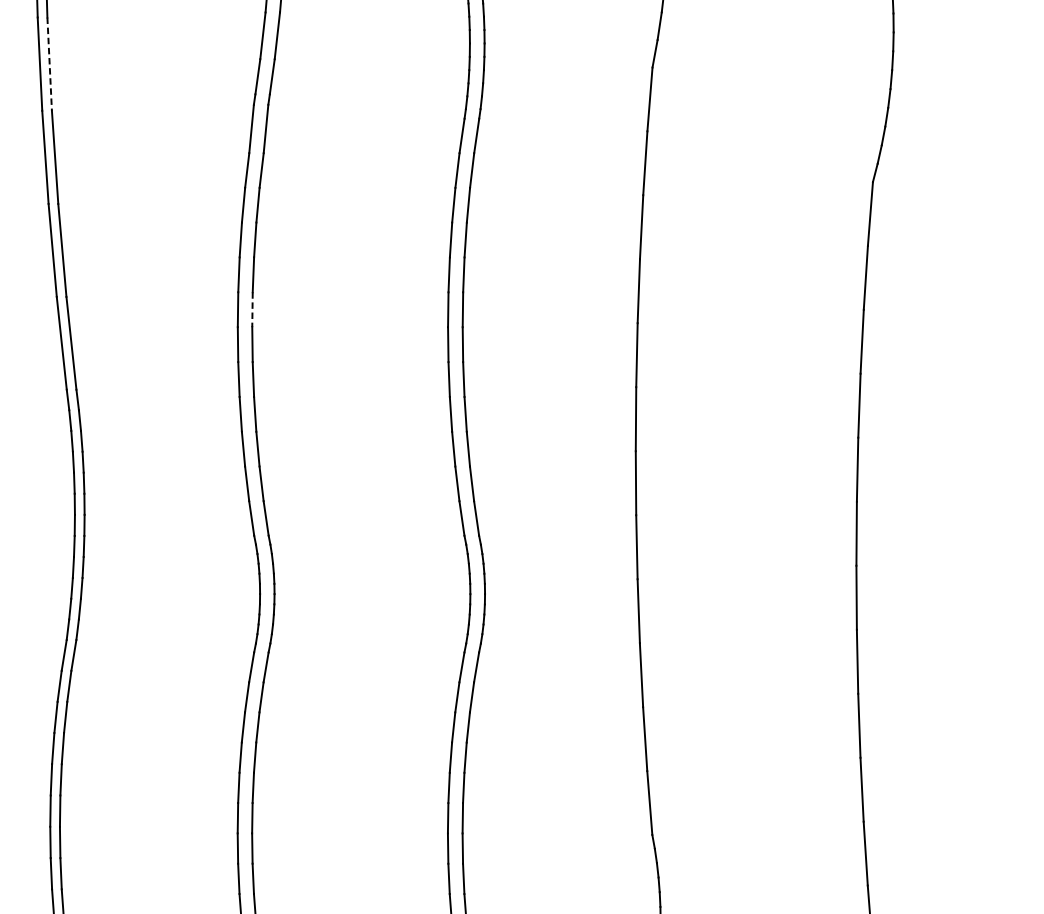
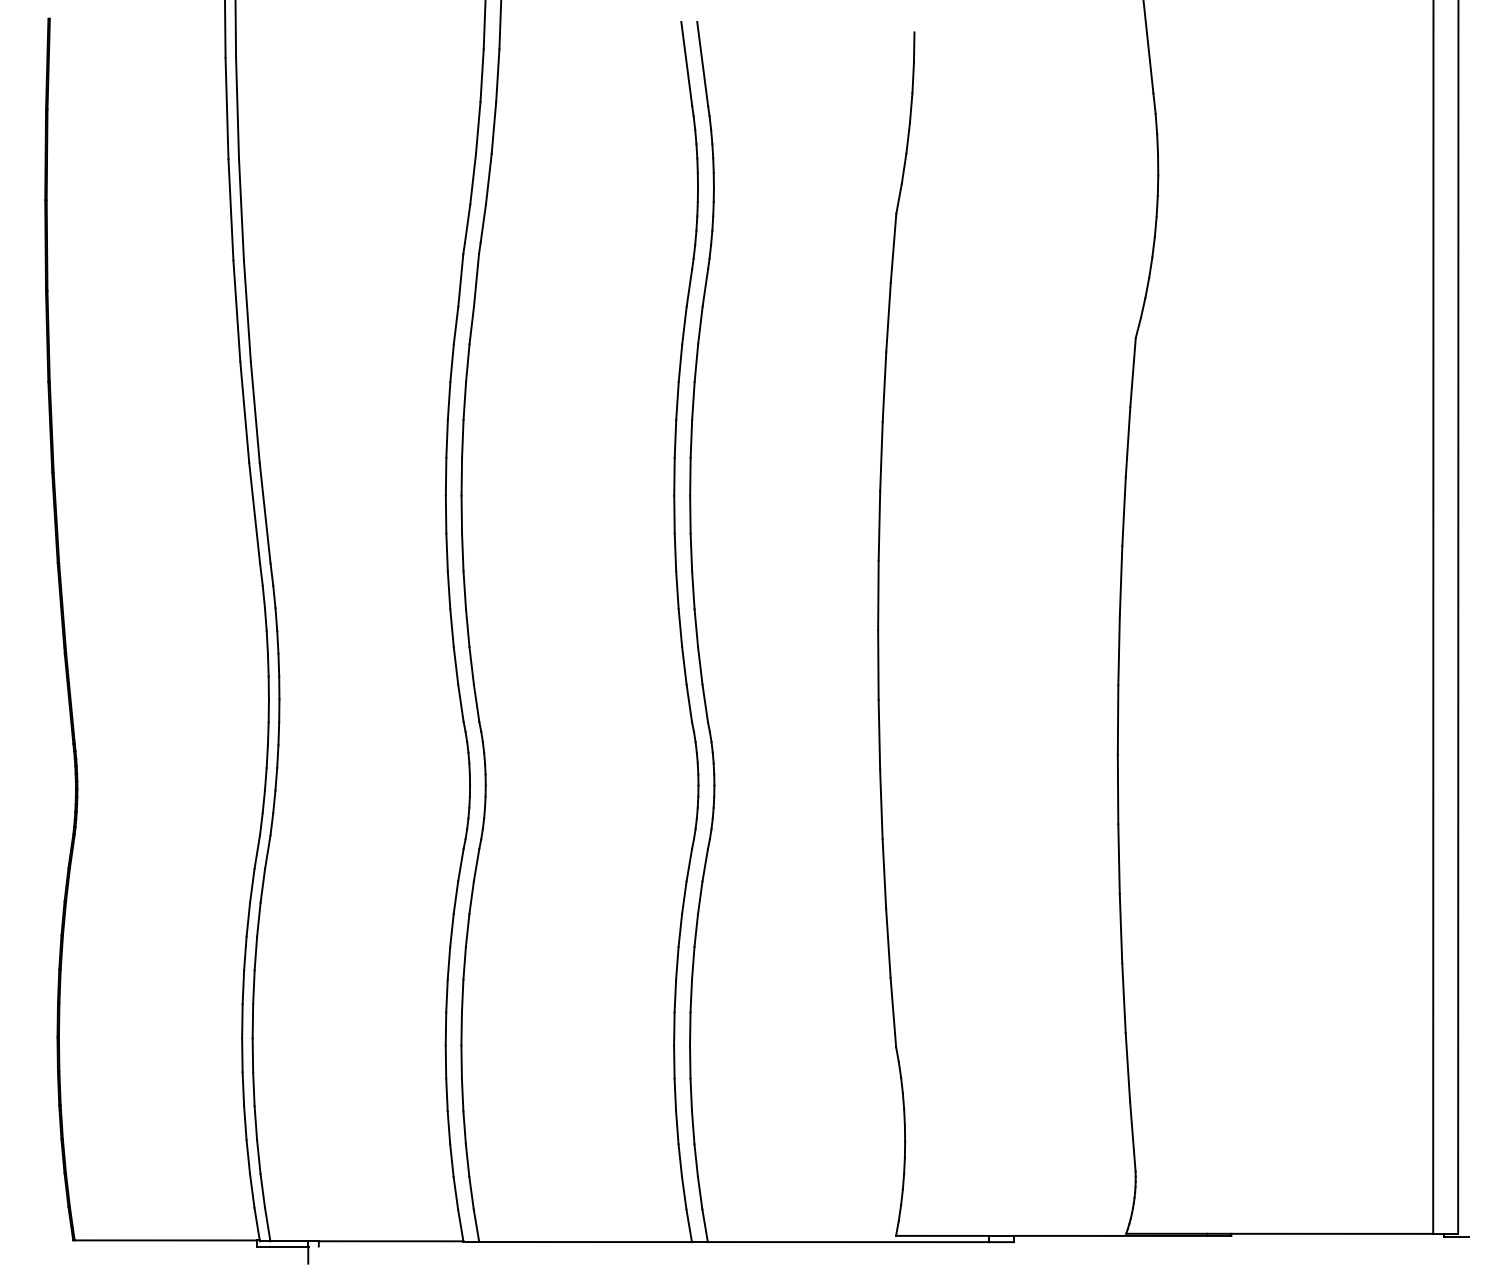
line: (49, 63) -> (241, 209), dashed -> solid
line: (252, 309) -> (461, 476), dashed -> solid

